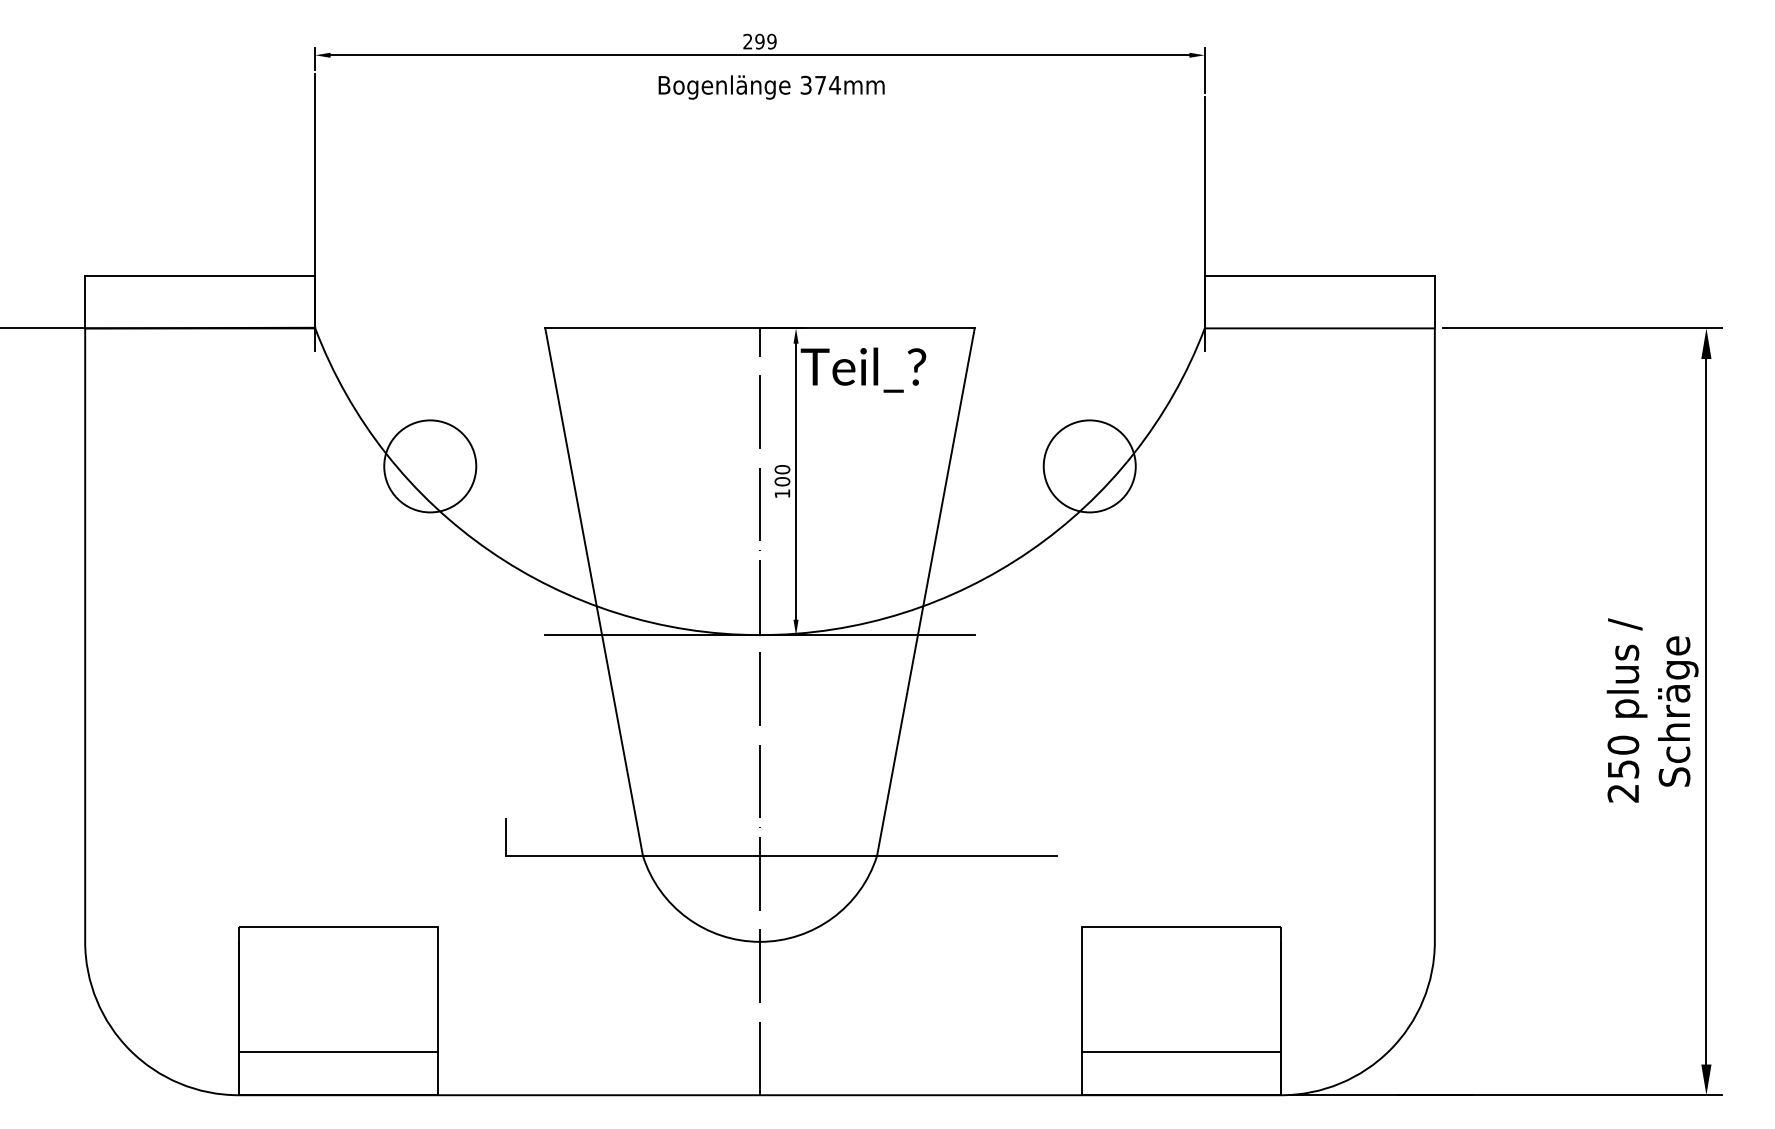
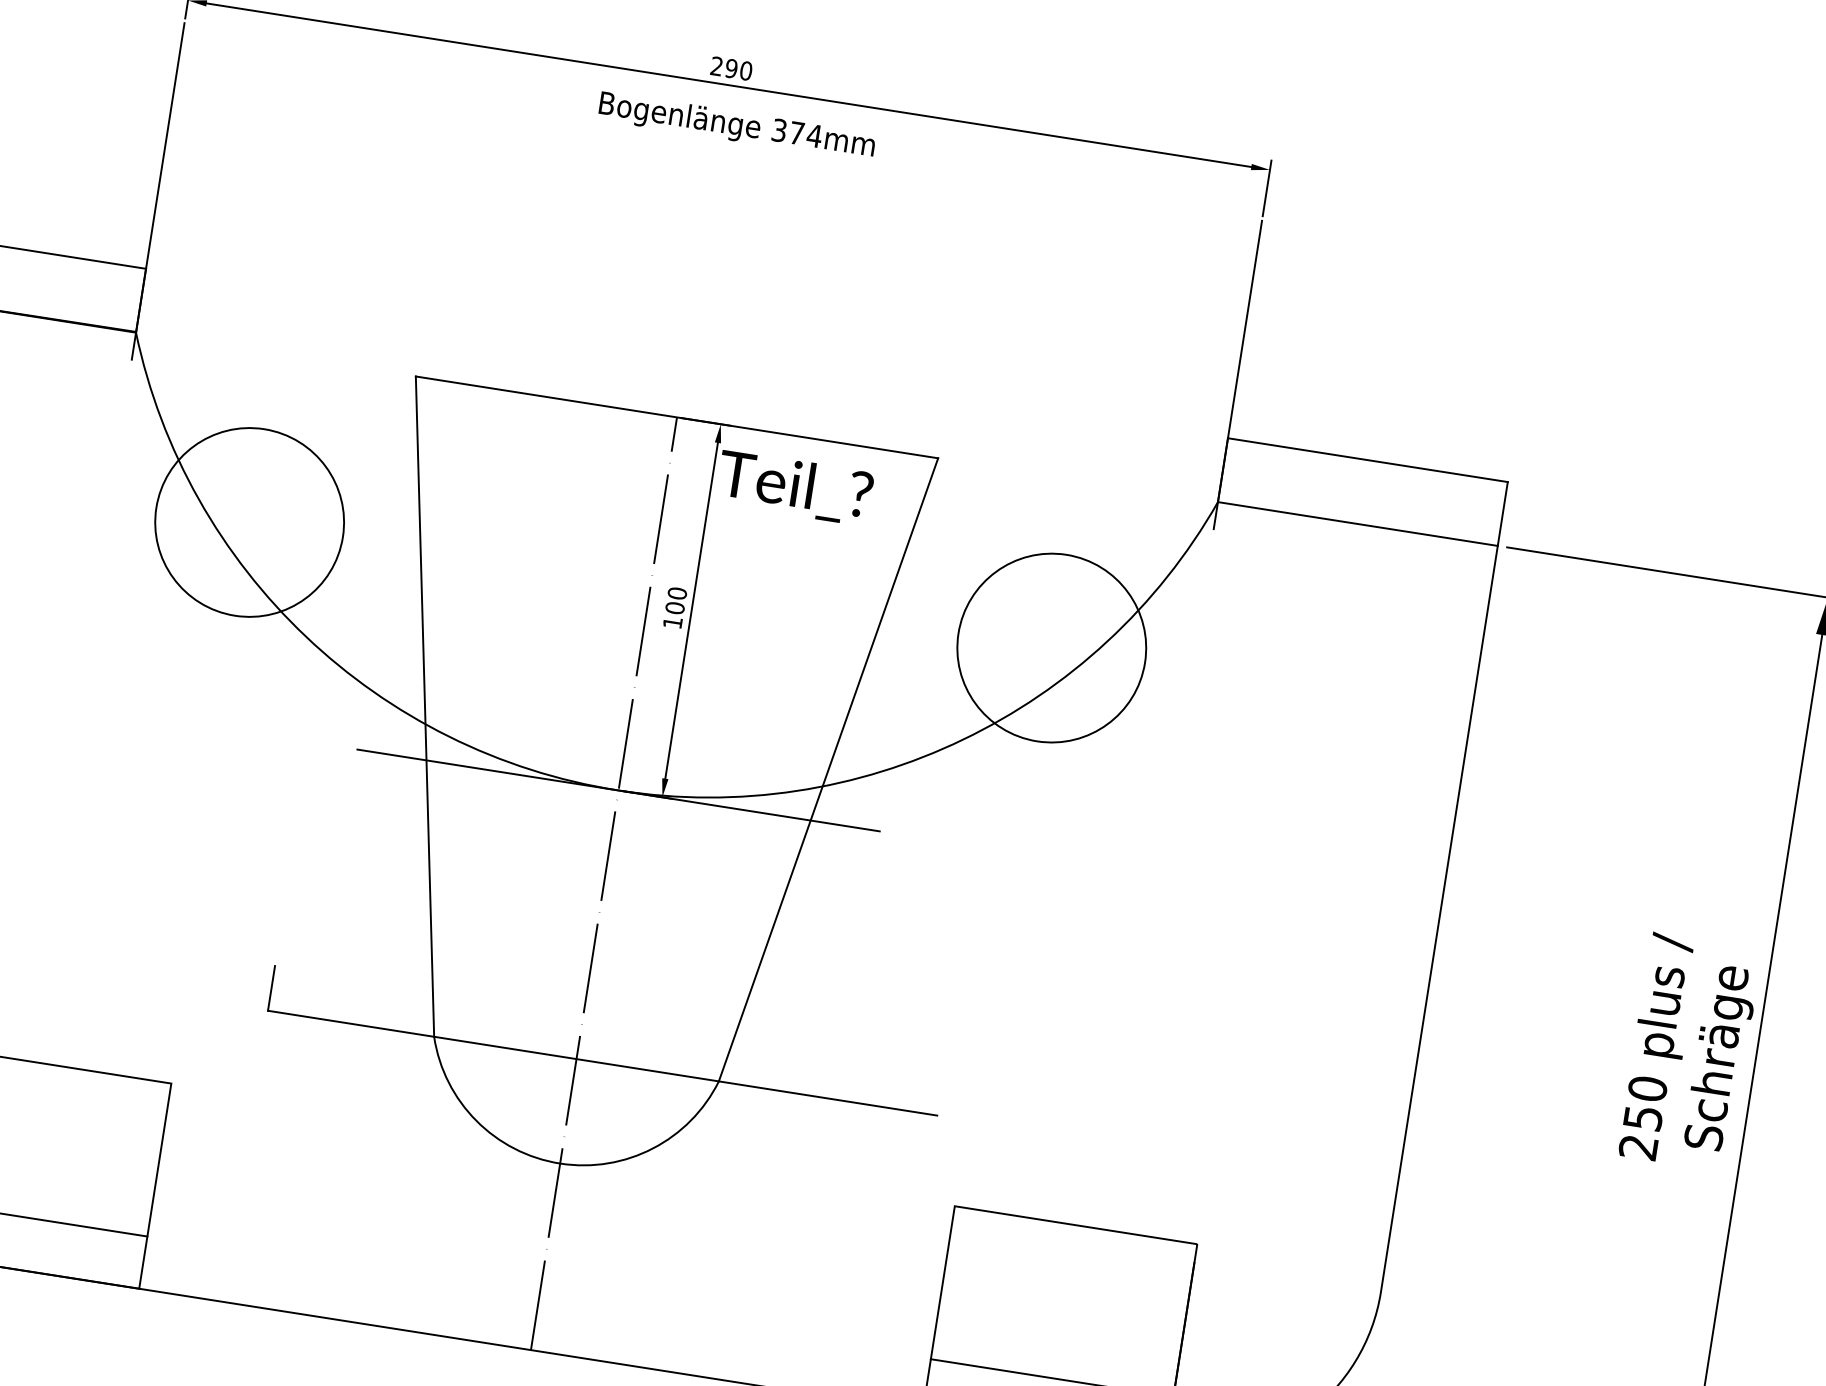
text: (771, 41) -> (745, 70), 299 -> 290
circle: (429, 466) -> (248, 522), size x1.67
circle: (1089, 466) -> (1051, 648), size x1.67

